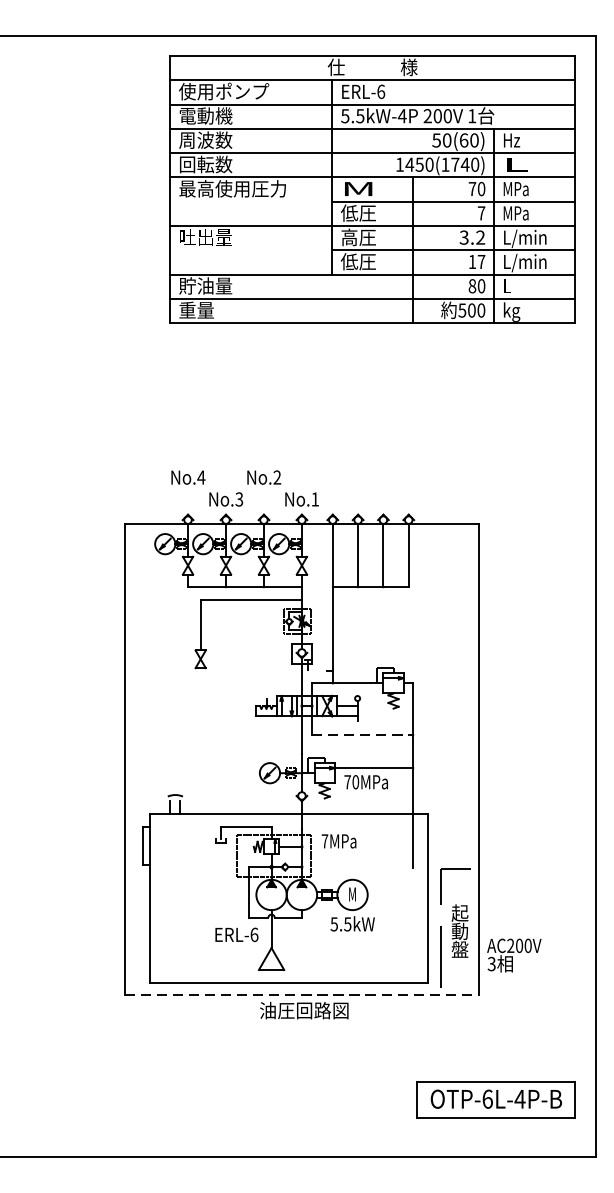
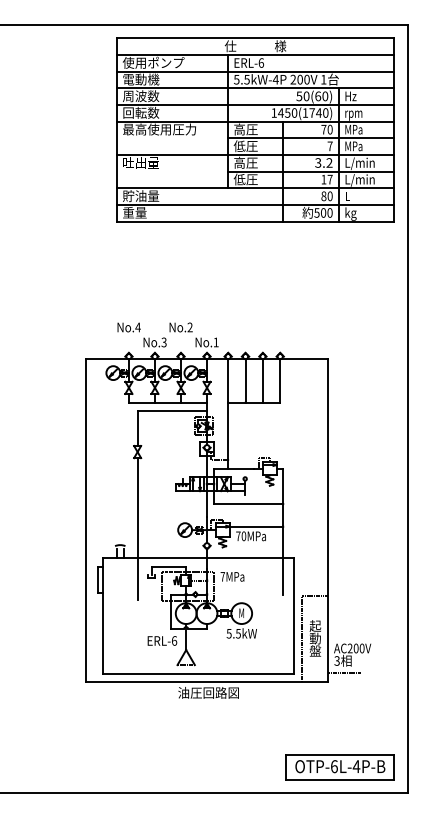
text: (515, 166) -> (353, 114), L -> rpm
text: (358, 188) -> (245, 129), M -> 高圧
line: (362, 735) -> (248, 504), dashed -> solid
line: (200, 770) -> (137, 528), added
line: (502, 980) -> (344, 672), added
line: (302, 995) -> (207, 682), dashed -> solid
part: (495, 1100) -> (339, 767), moved

